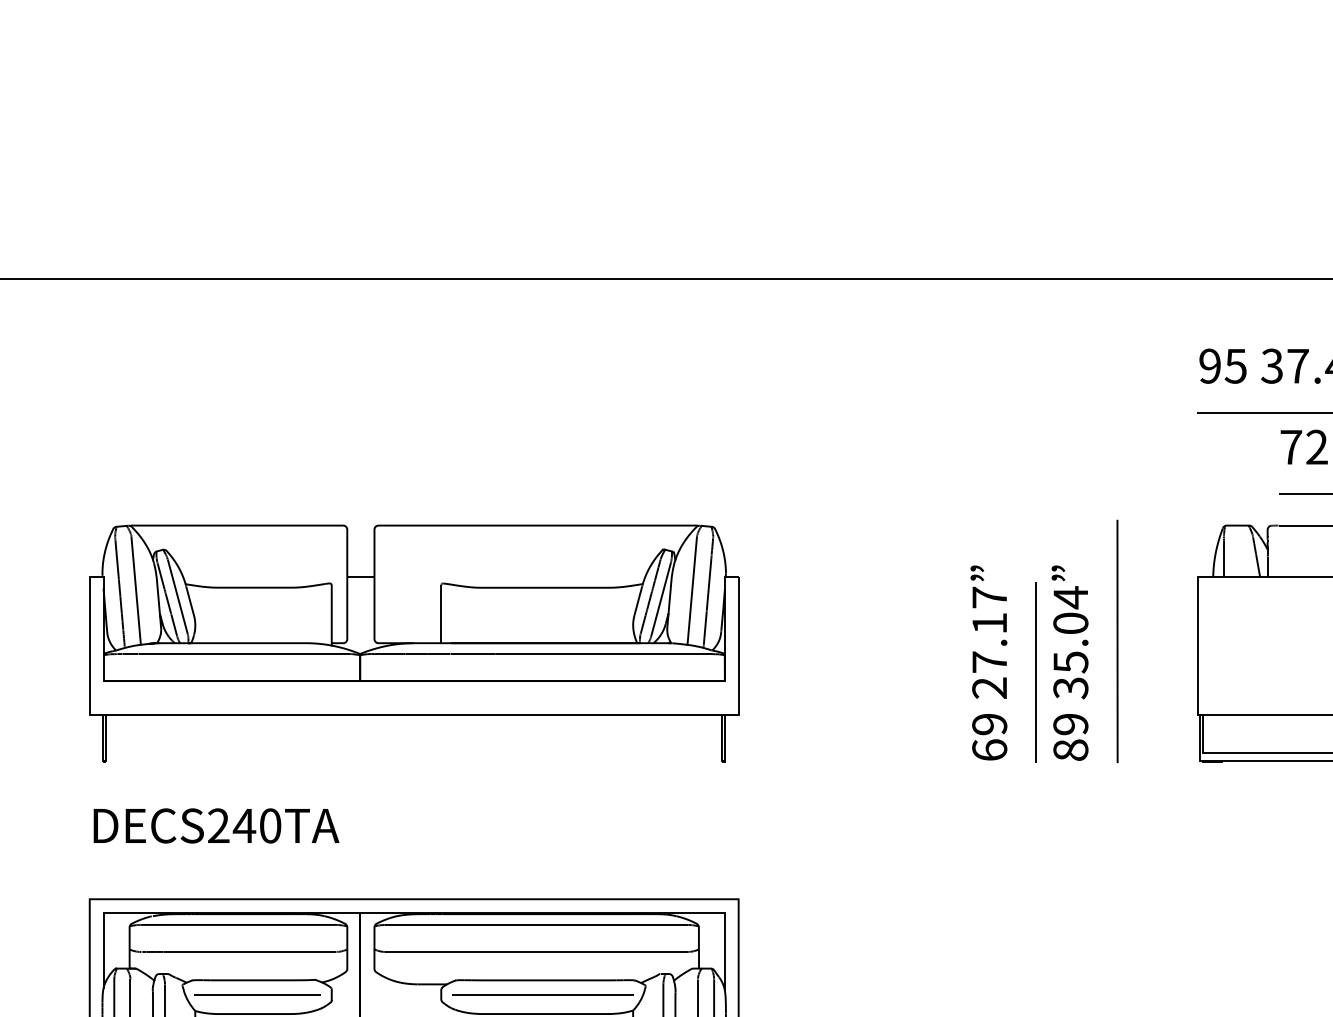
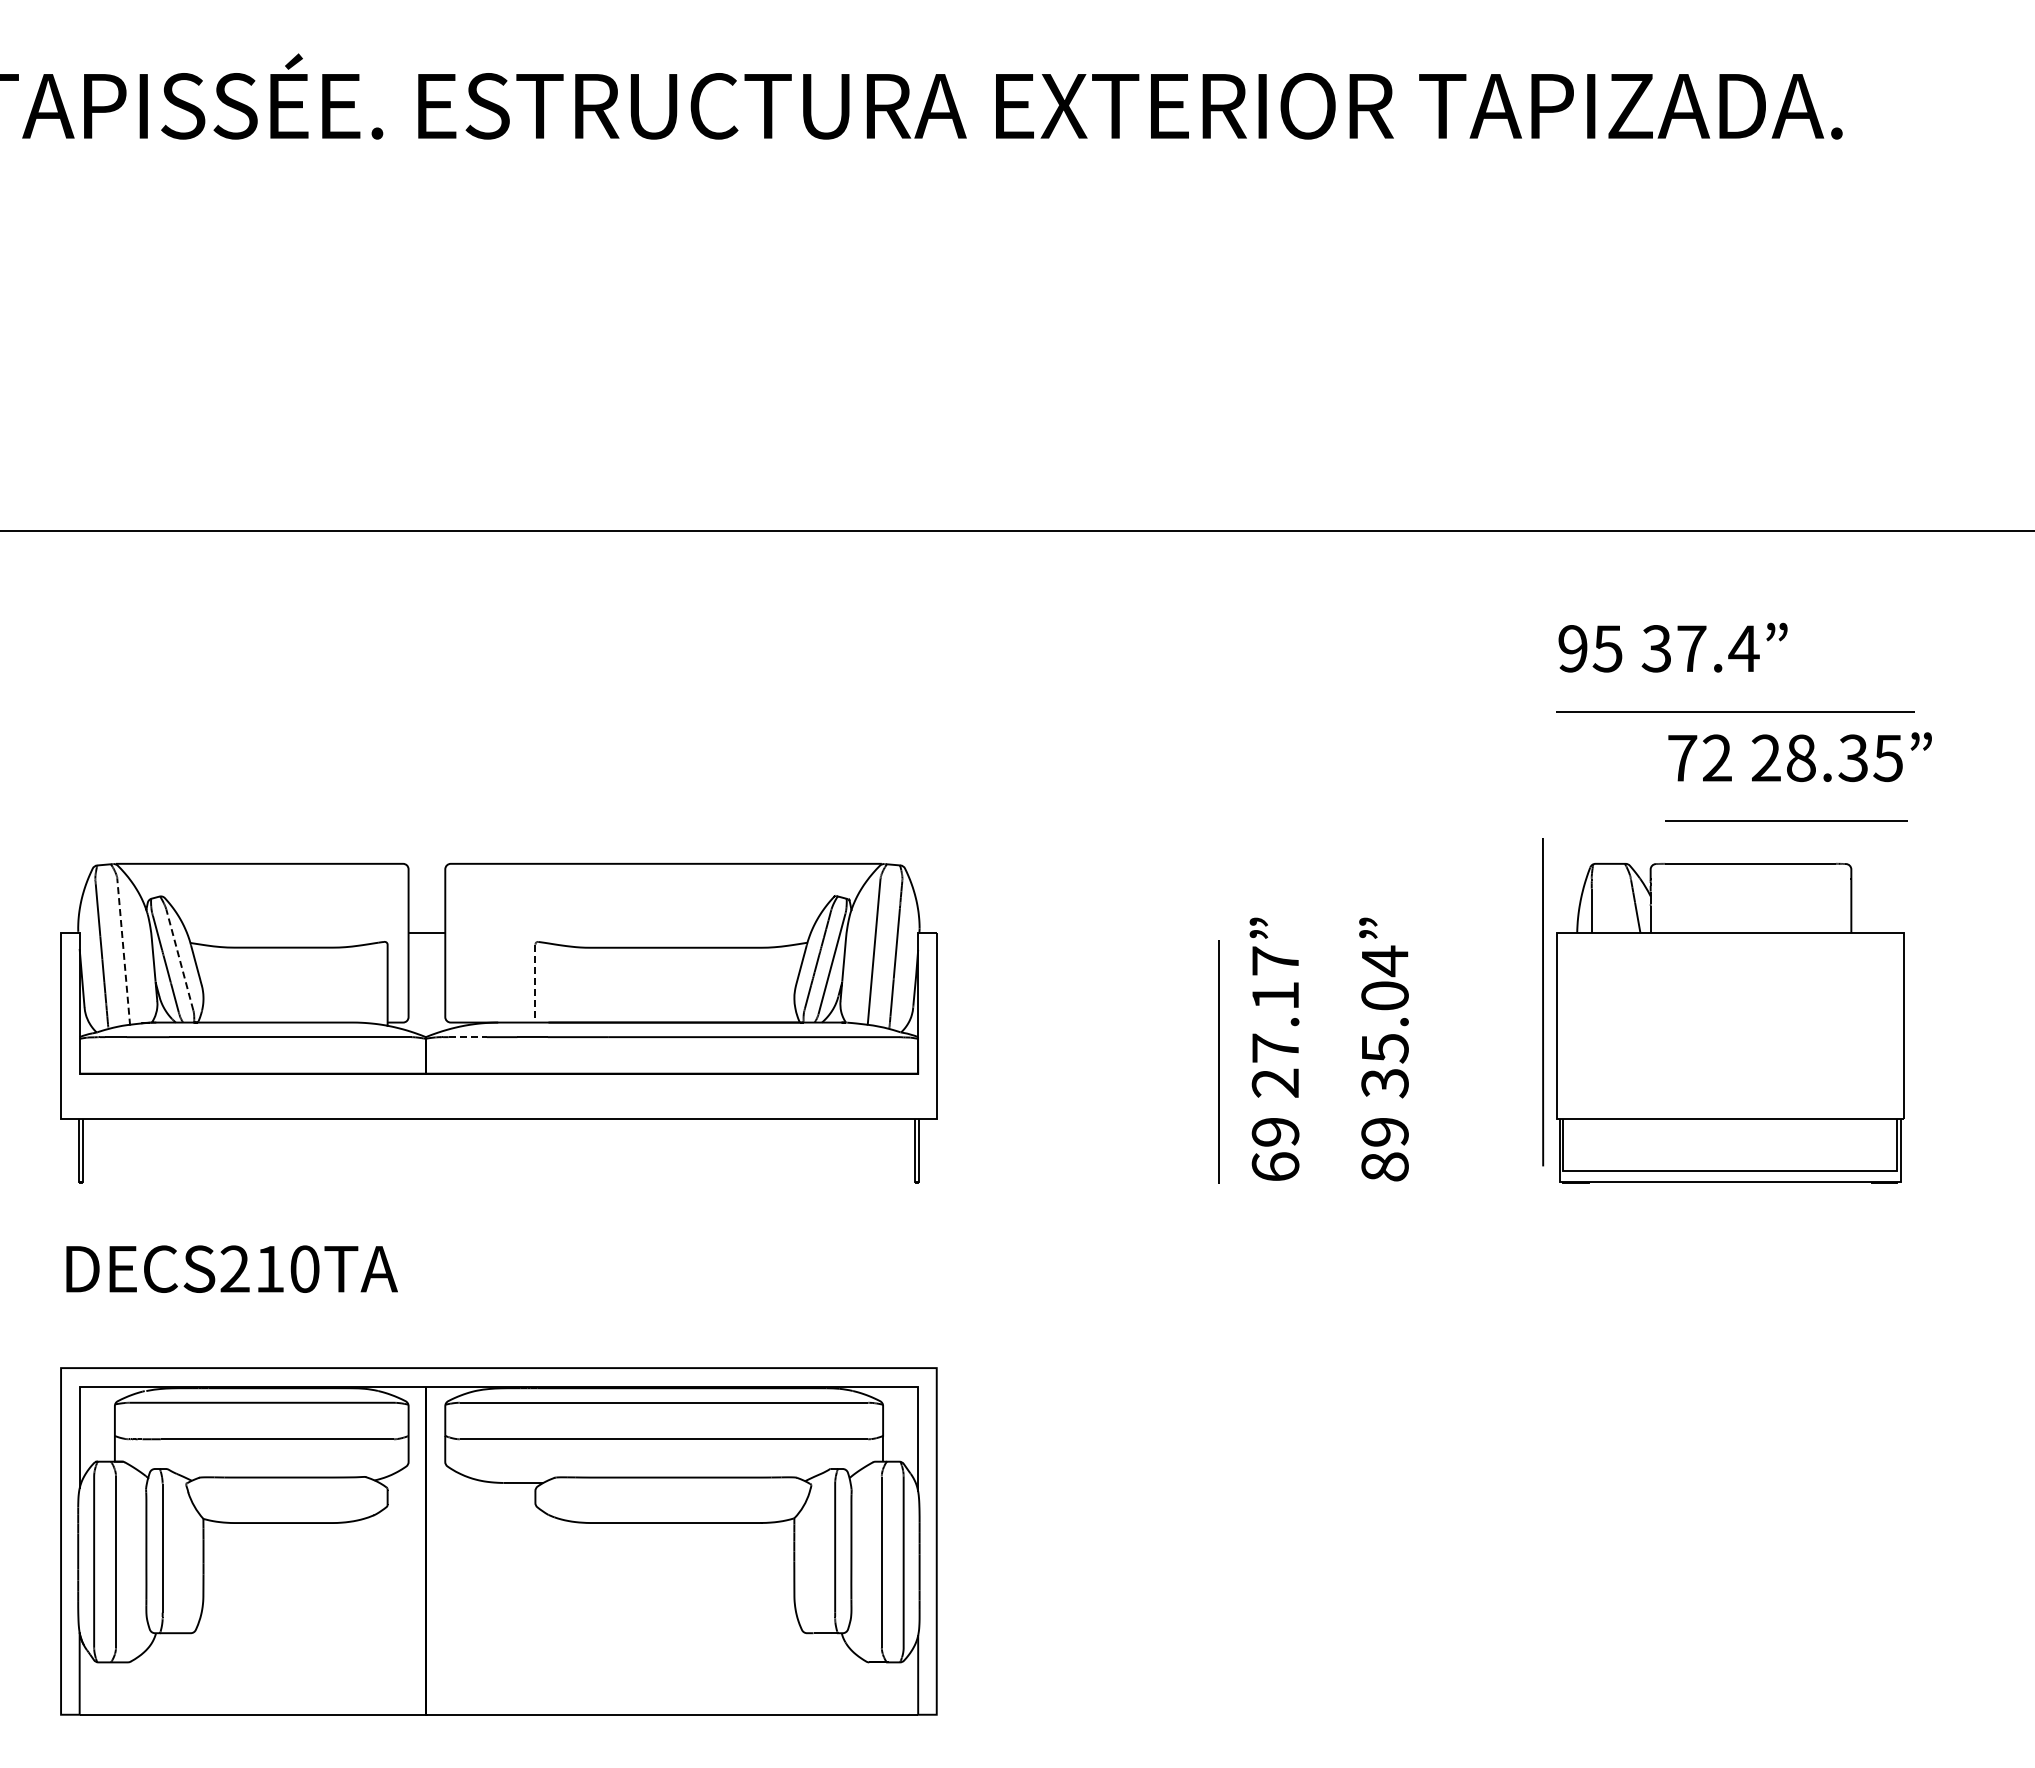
line: (136, 591) -> (123, 952), solid -> dashed
line: (177, 597) -> (179, 960), solid -> dashed
line: (441, 614) -> (535, 983), solid -> dashed
line: (1117, 641) -> (1543, 1002), moved
line: (390, 654) -> (467, 1037), solid -> dashed
line: (1036, 672) -> (1218, 1061), moved
text: (244, 826) -> (269, 1269), DECS240TA -> DECS210TA
line: (257, 994) -> (287, 1496), removed
line: (542, 994) -> (672, 1496), removed

